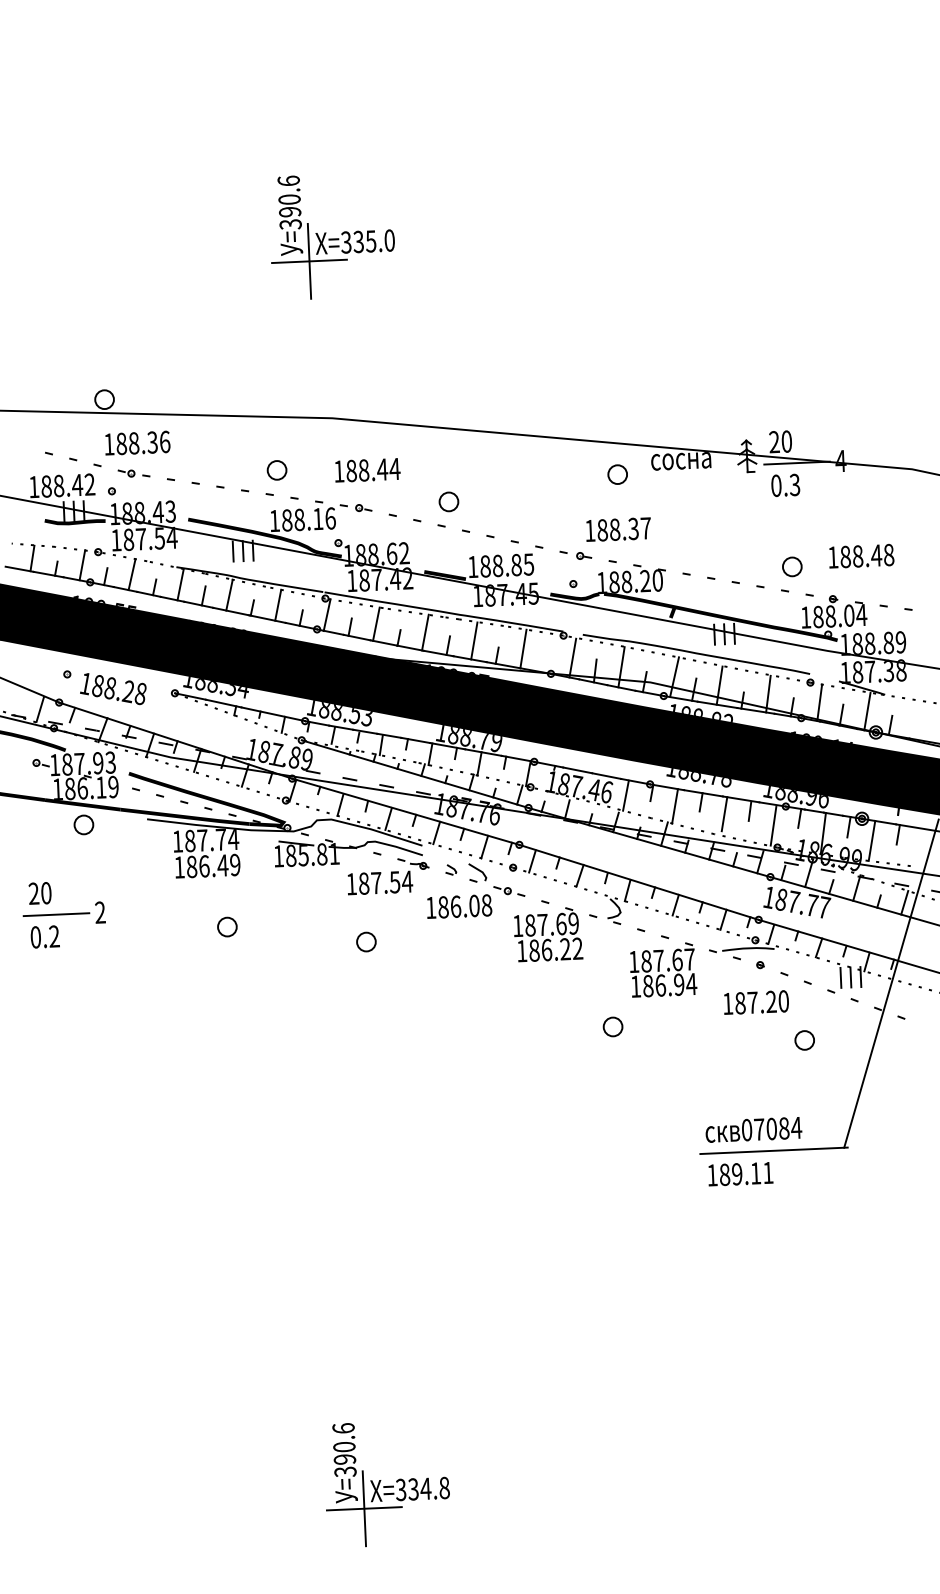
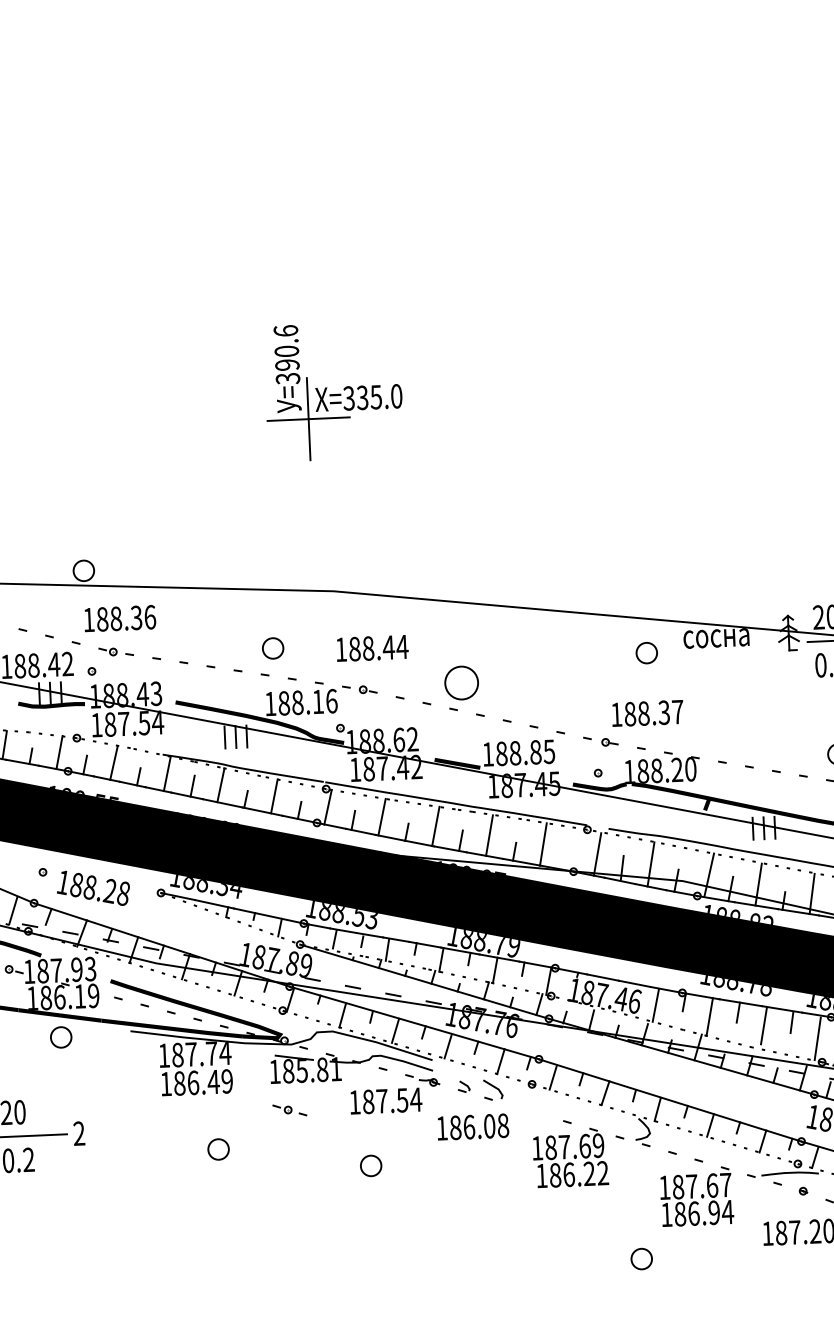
circle: (448, 501) -> (461, 682), size x1.6
part: (509, 891) -> (290, 1110), moved

